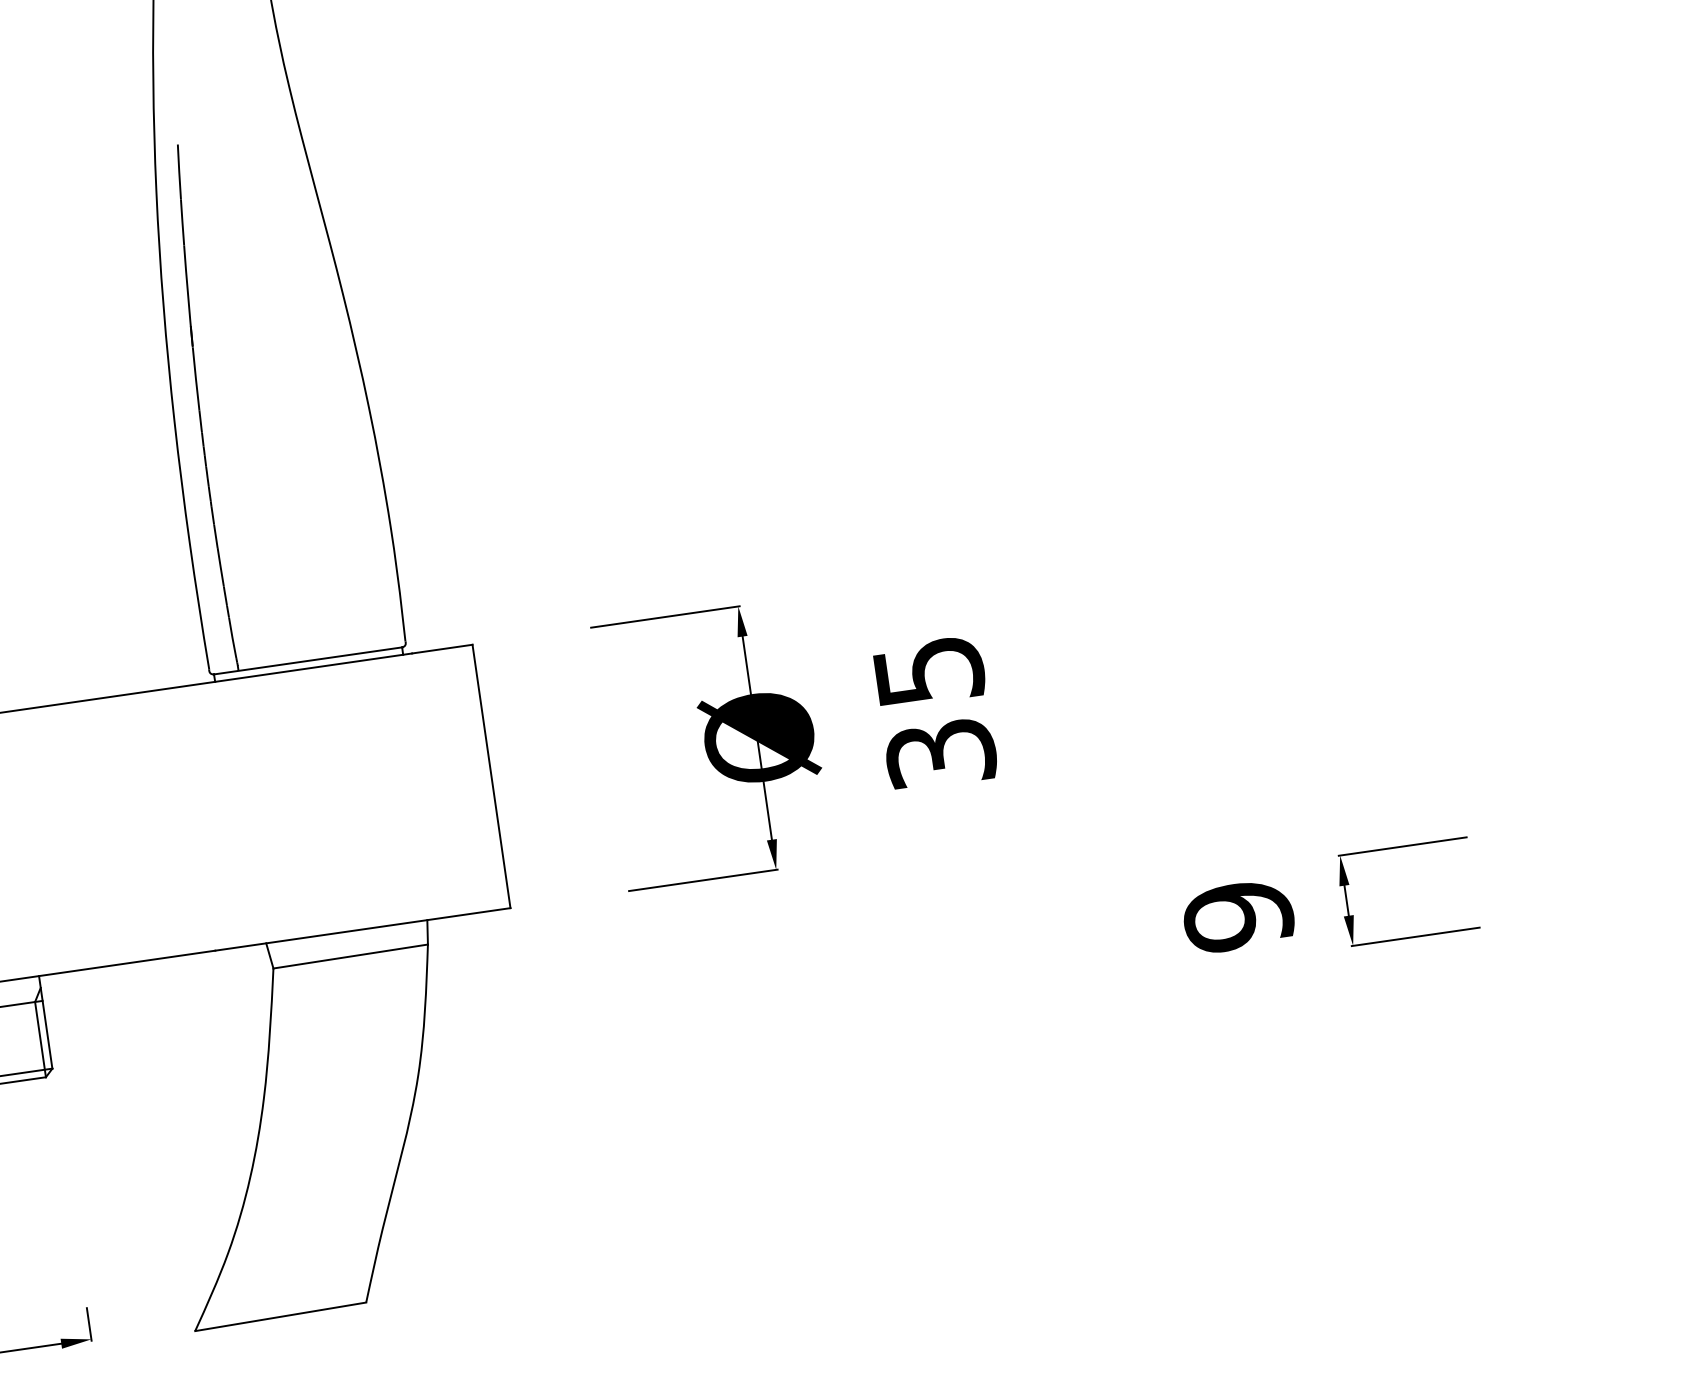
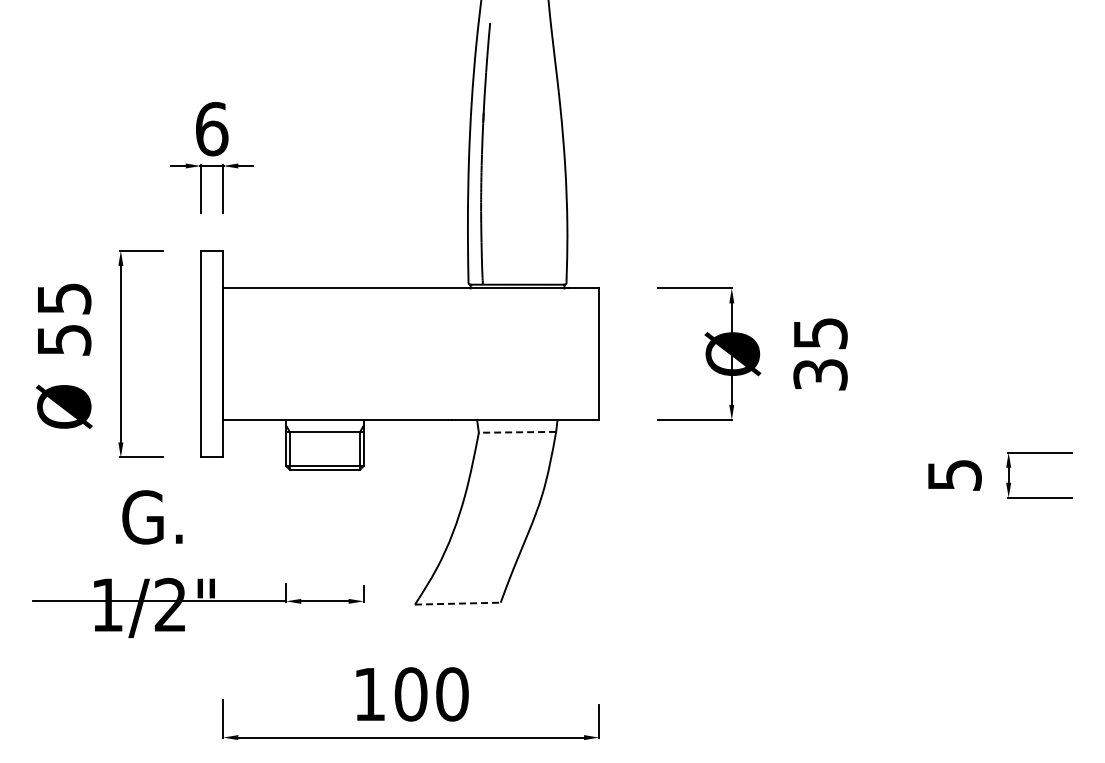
text: (1238, 916) -> (954, 475), 9 -> 5
line: (350, 956) -> (517, 432), solid -> dashed
line: (279, 1316) -> (457, 603), solid -> dashed

